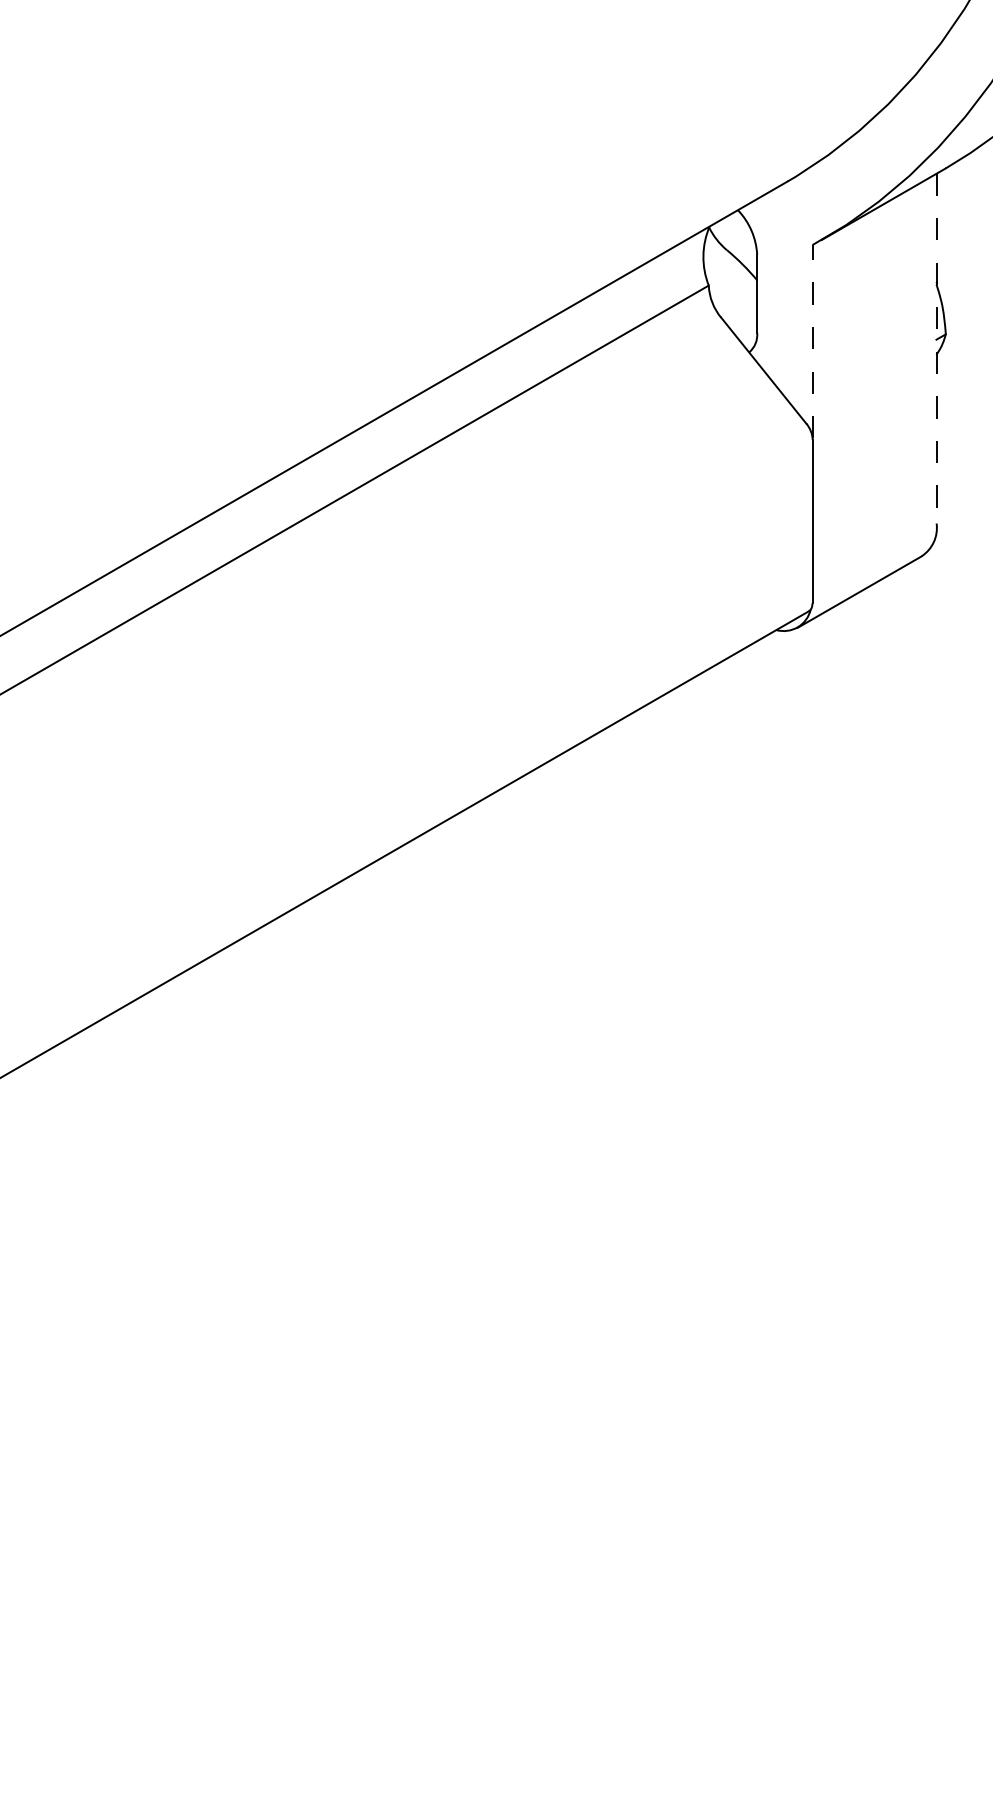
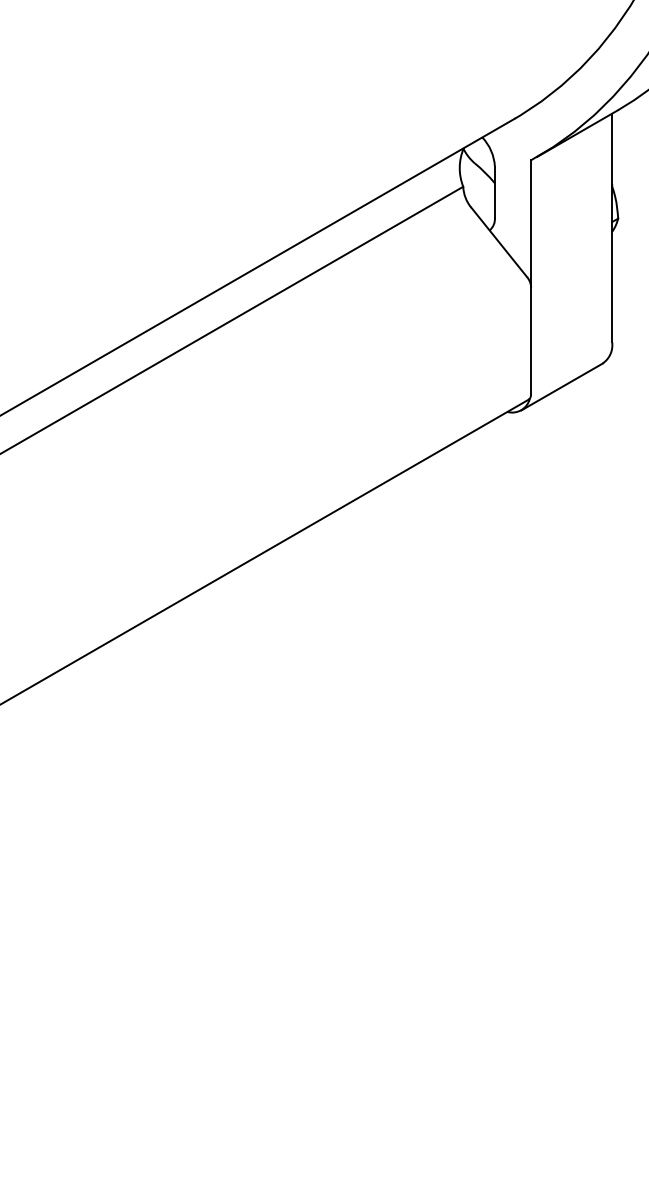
line: (813, 340) -> (531, 222), dashed -> solid
line: (937, 349) -> (612, 228), dashed -> solid

